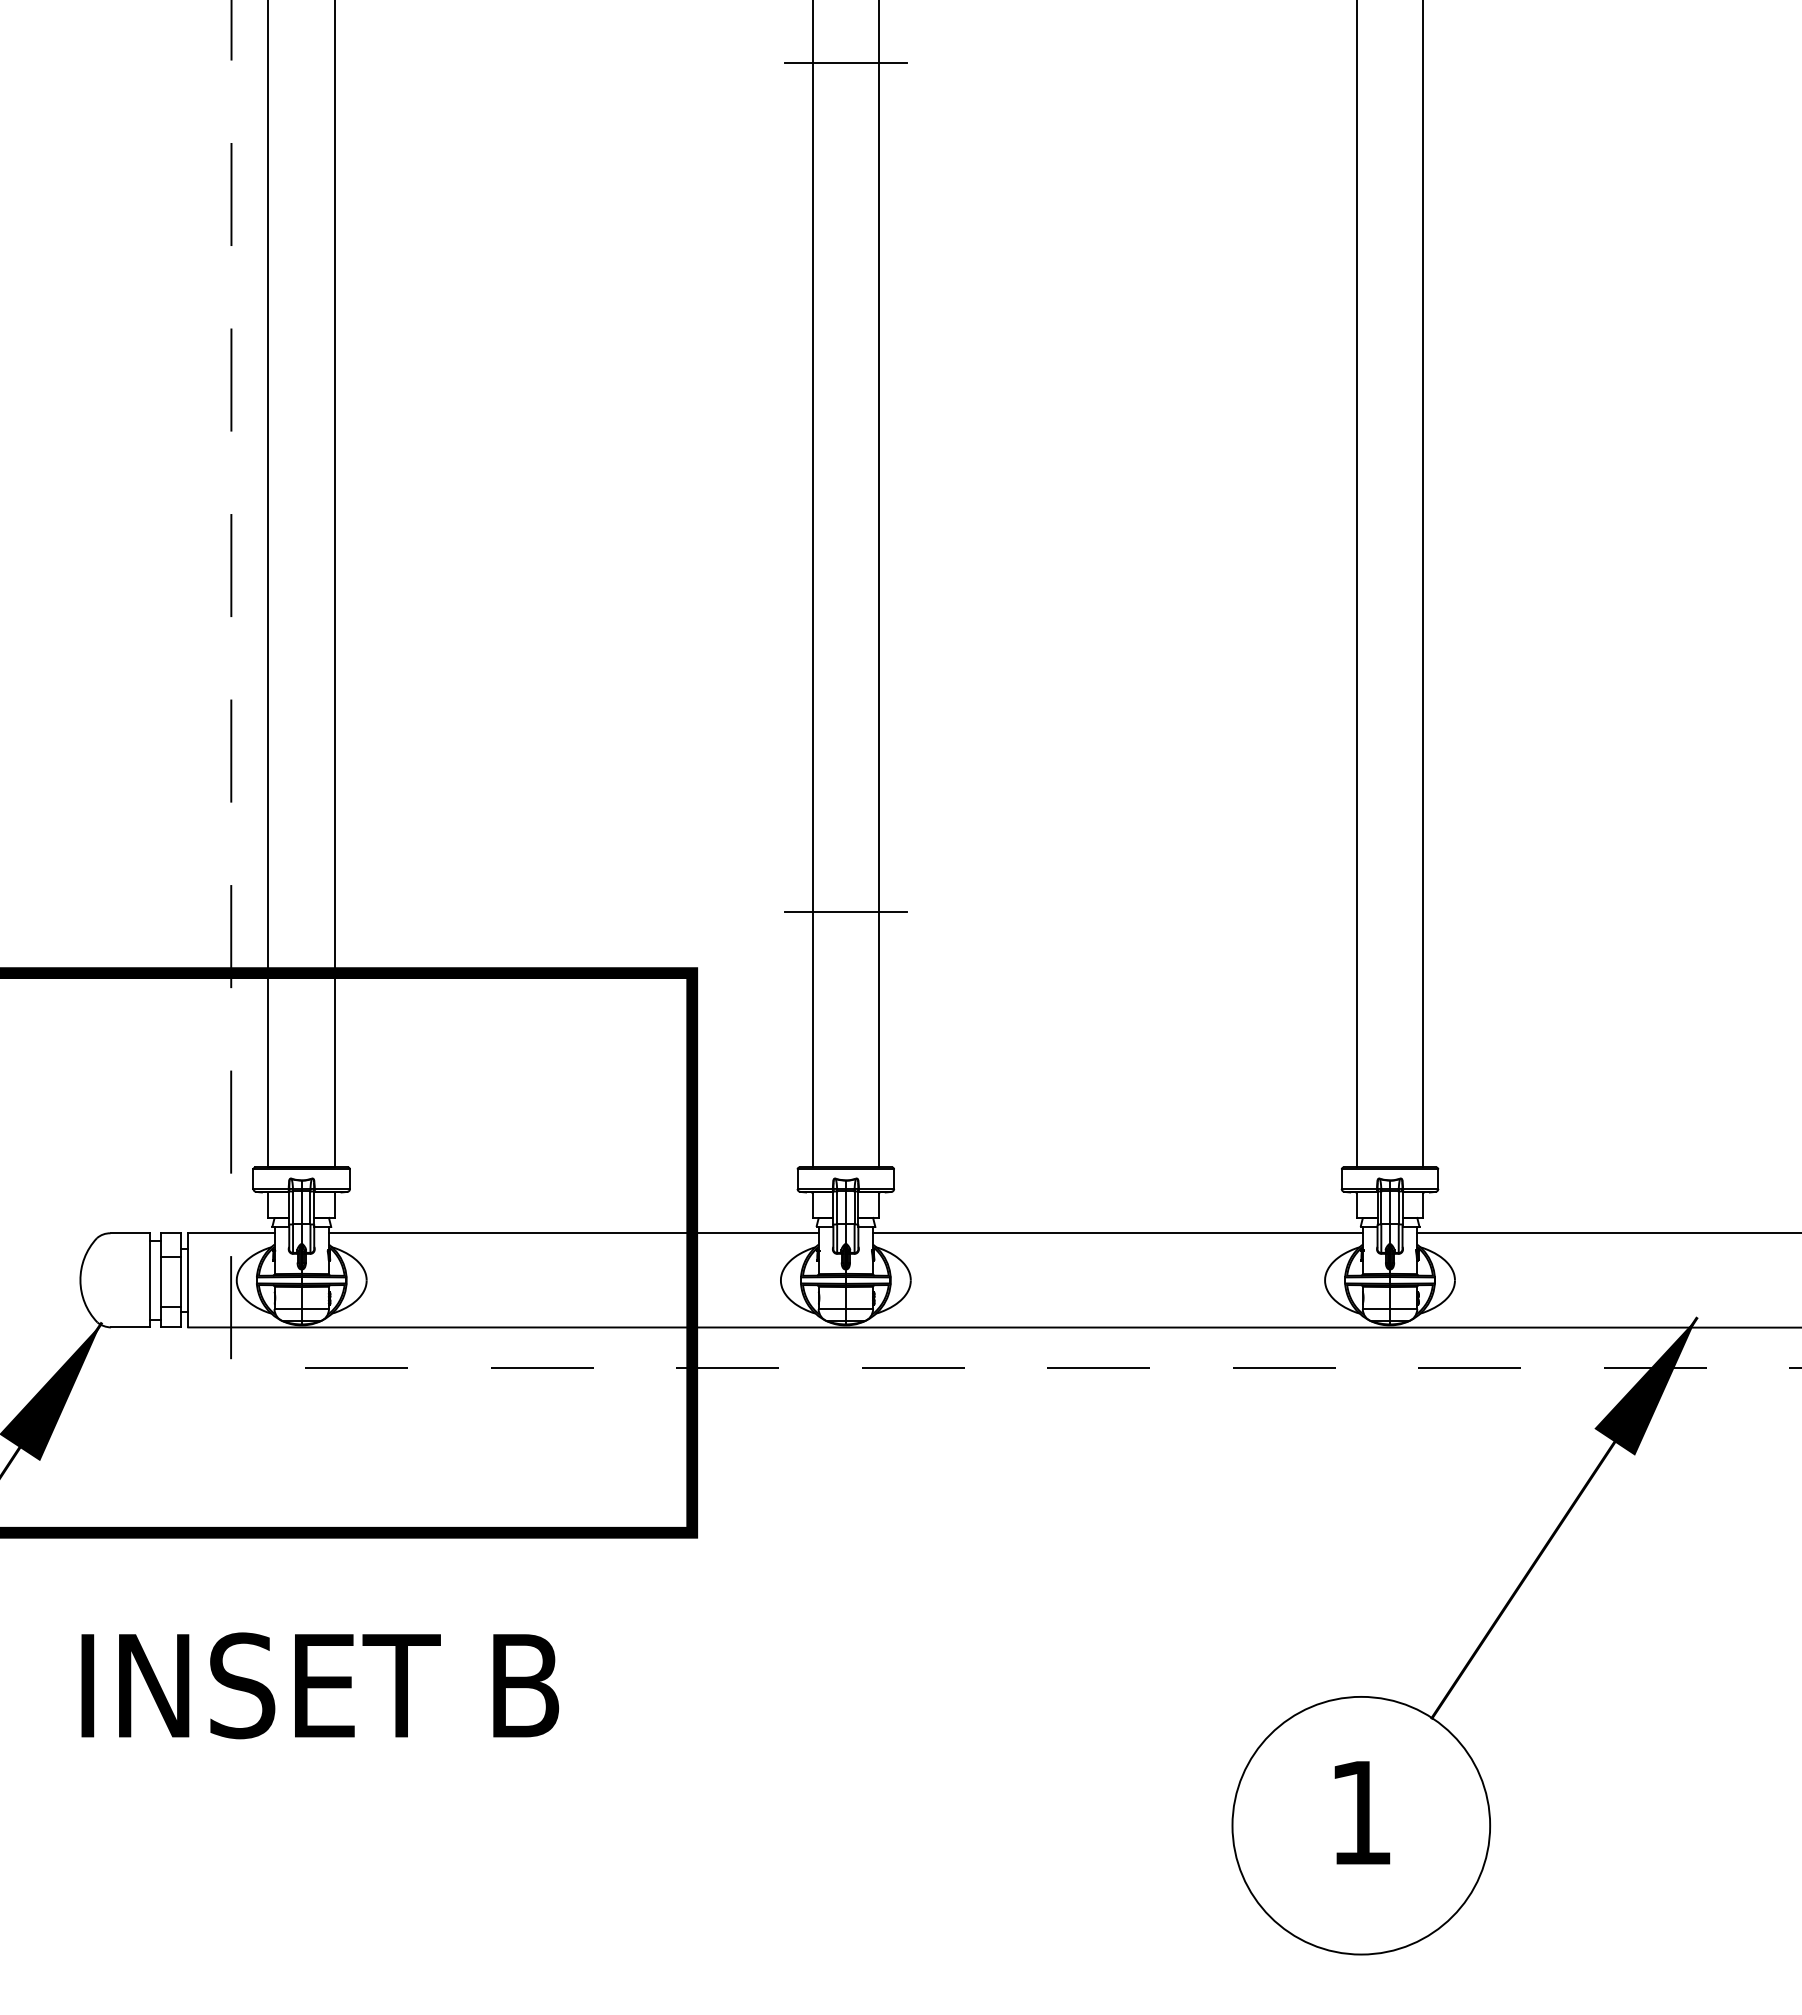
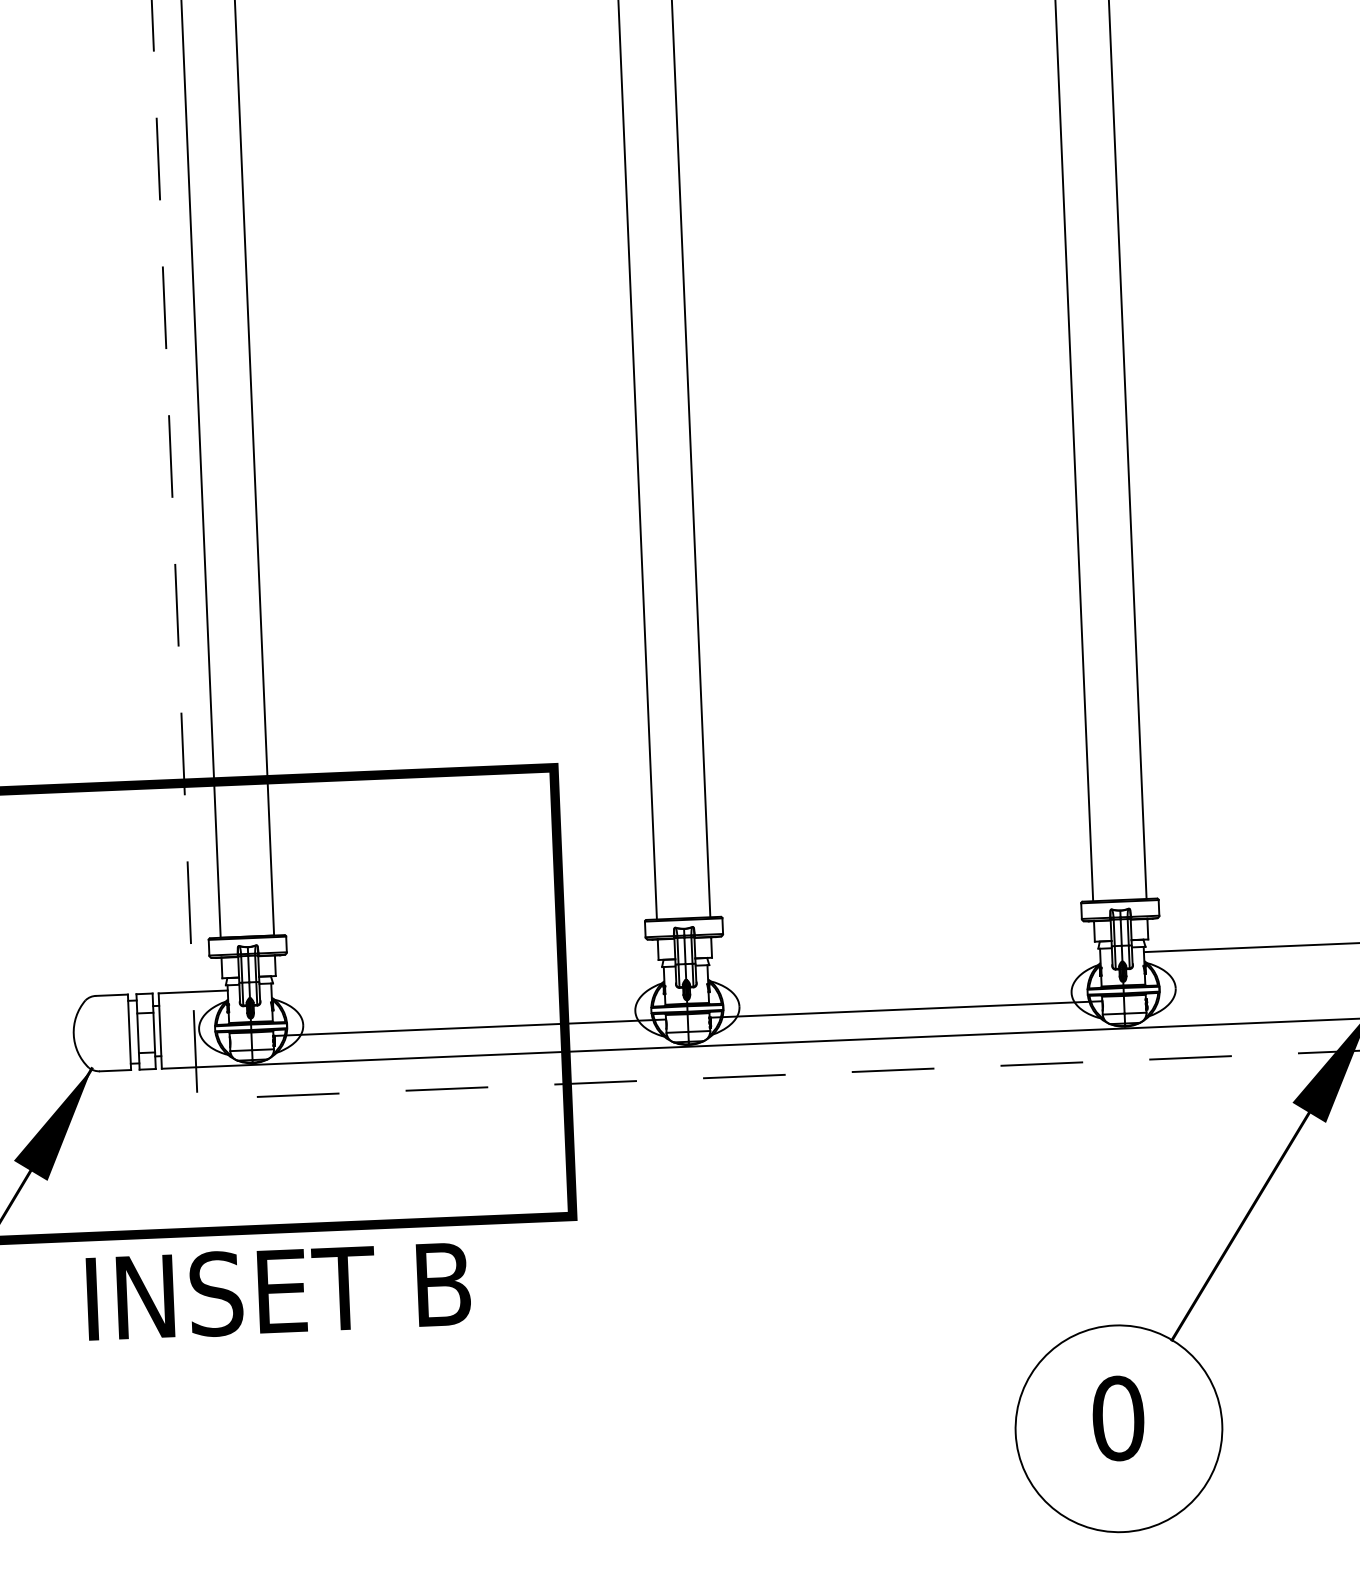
line: (845, 63) -> (646, 33), removed
line: (845, 911) -> (674, 713), removed
line: (573, 1233) -> (469, 1027), moved
line: (1117, 1233) -> (905, 1009), moved
text: (320, 1685) -> (278, 1291), moved
text: (1361, 1812) -> (1118, 1418), 1 -> 0

